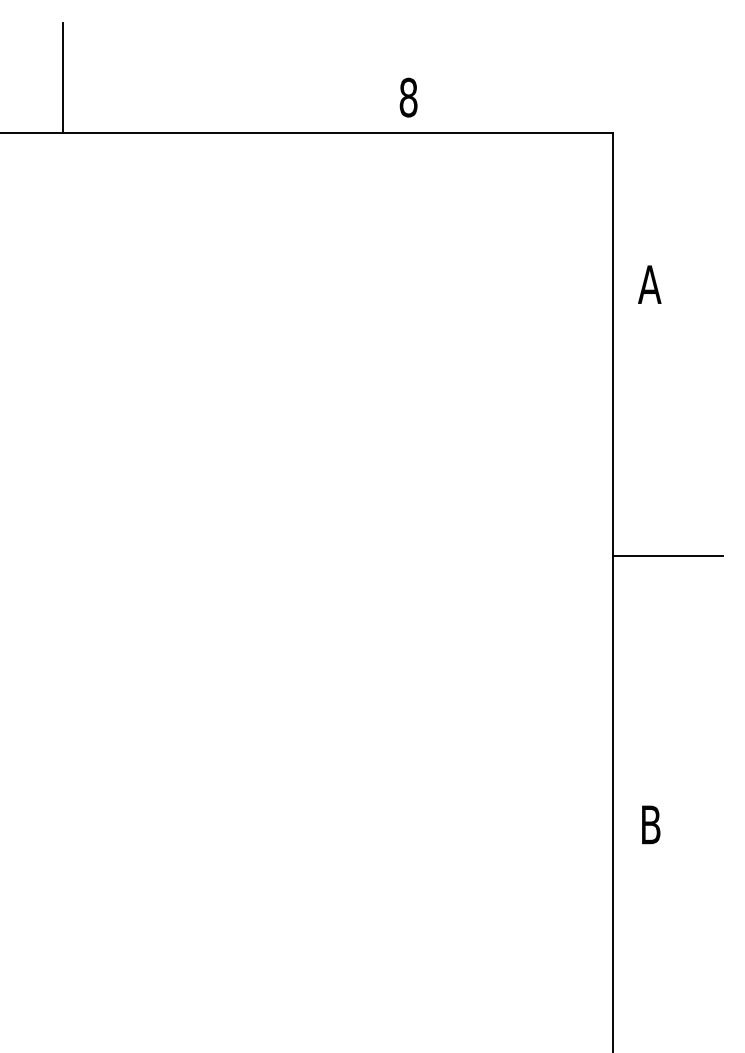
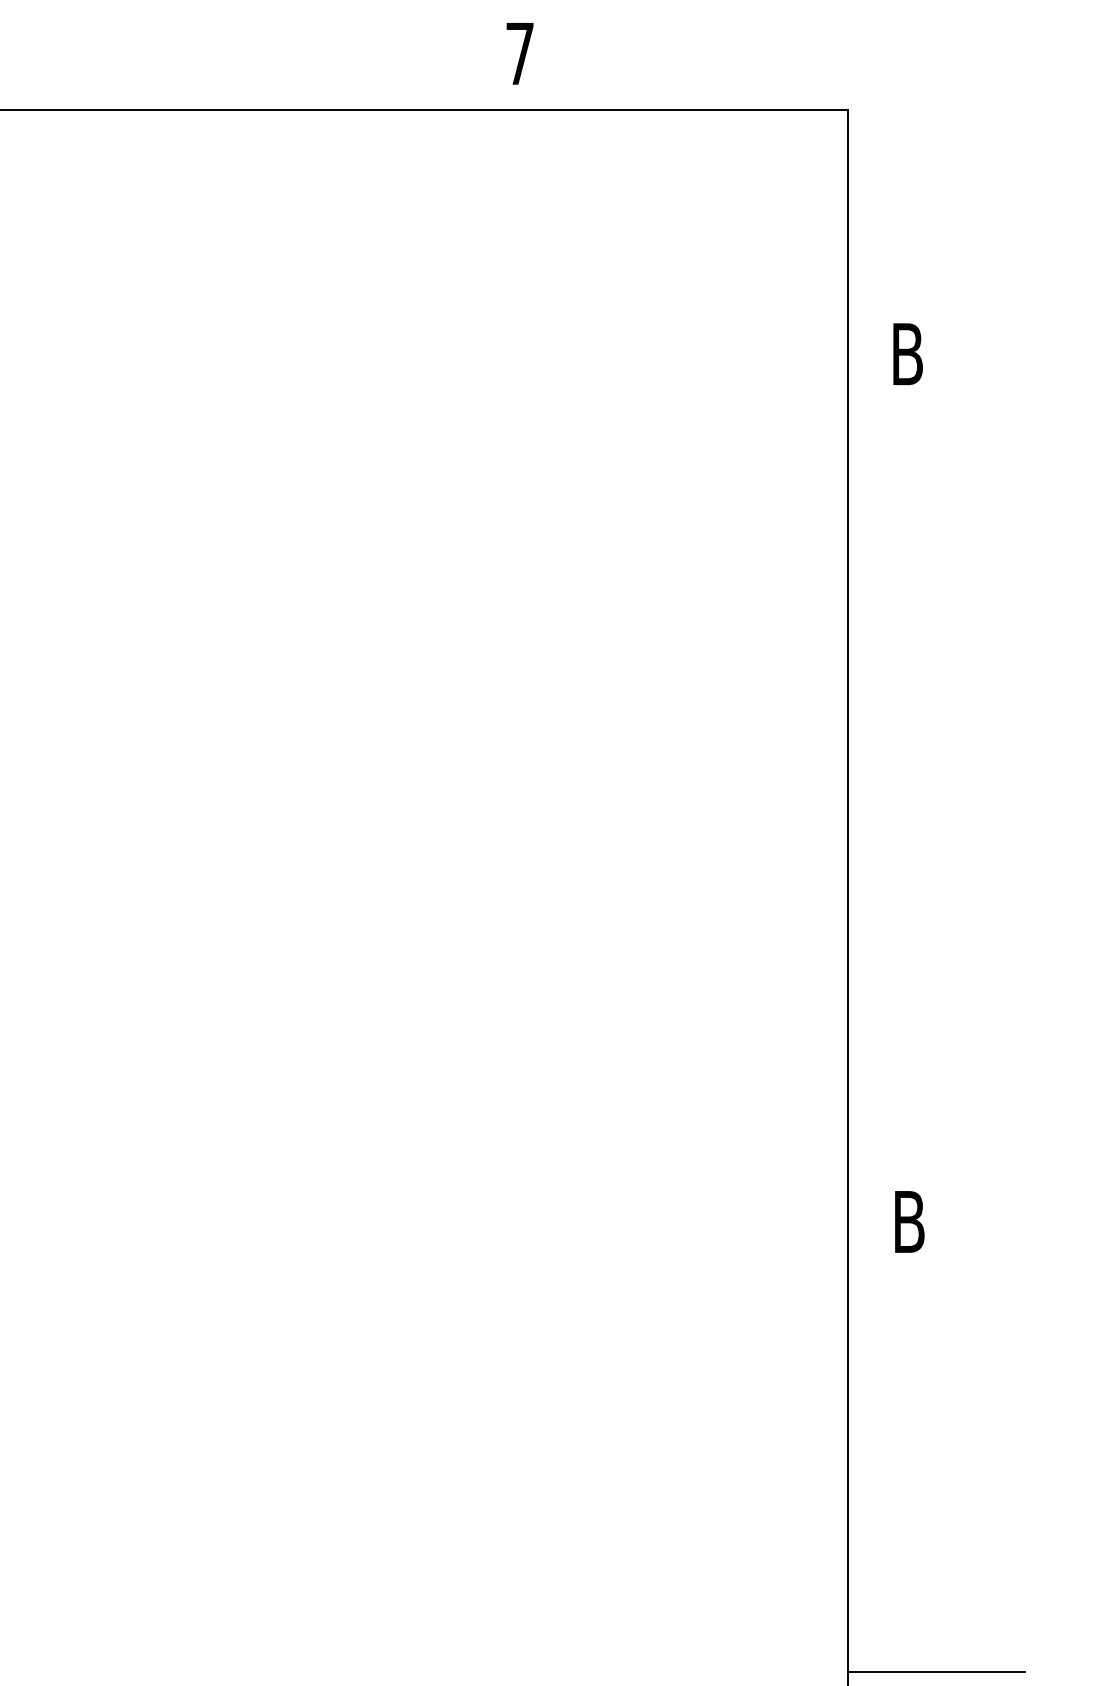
text: (408, 97) -> (519, 53), 8 -> 7
text: (649, 284) -> (907, 353), A -> B
line: (667, 555) -> (935, 789), removed

